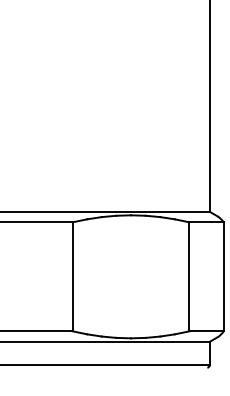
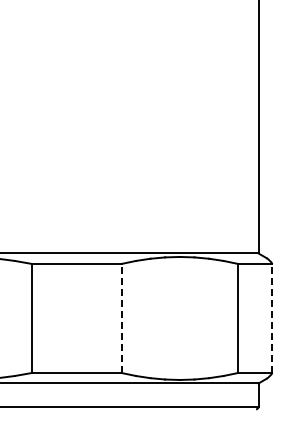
line: (72, 276) -> (121, 318), solid -> dashed
line: (223, 276) -> (272, 318), solid -> dashed

